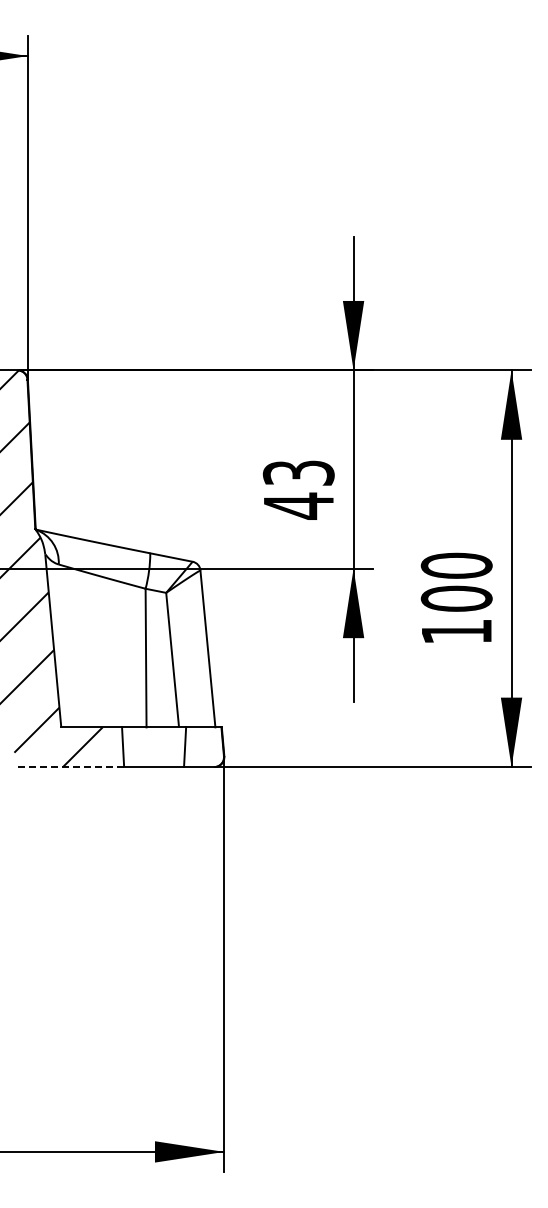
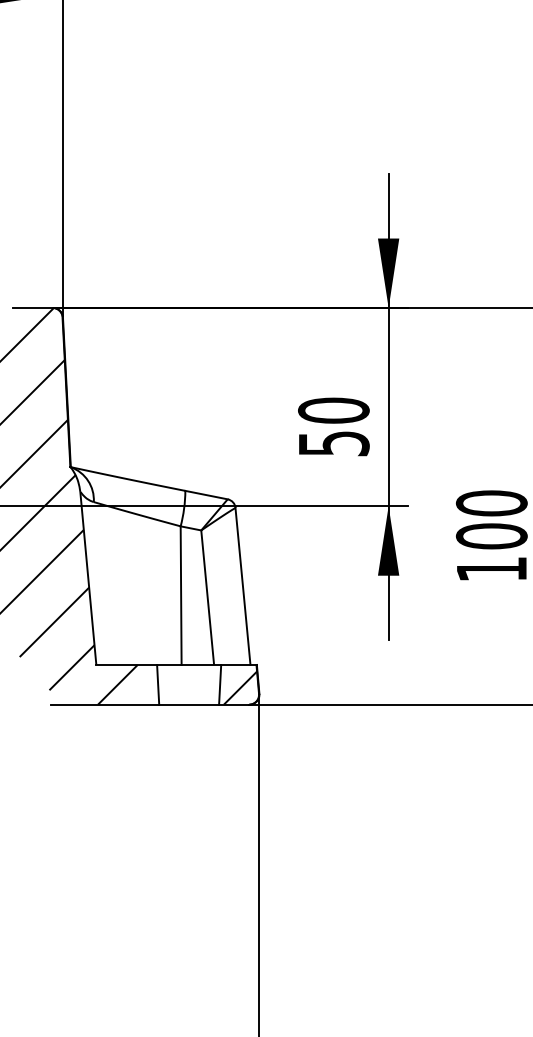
text: (298, 489) -> (333, 427), 43 -> 50
hatch: (205, 750) -> (240, 688), added
line: (69, 767) -> (104, 705), dashed -> solid

